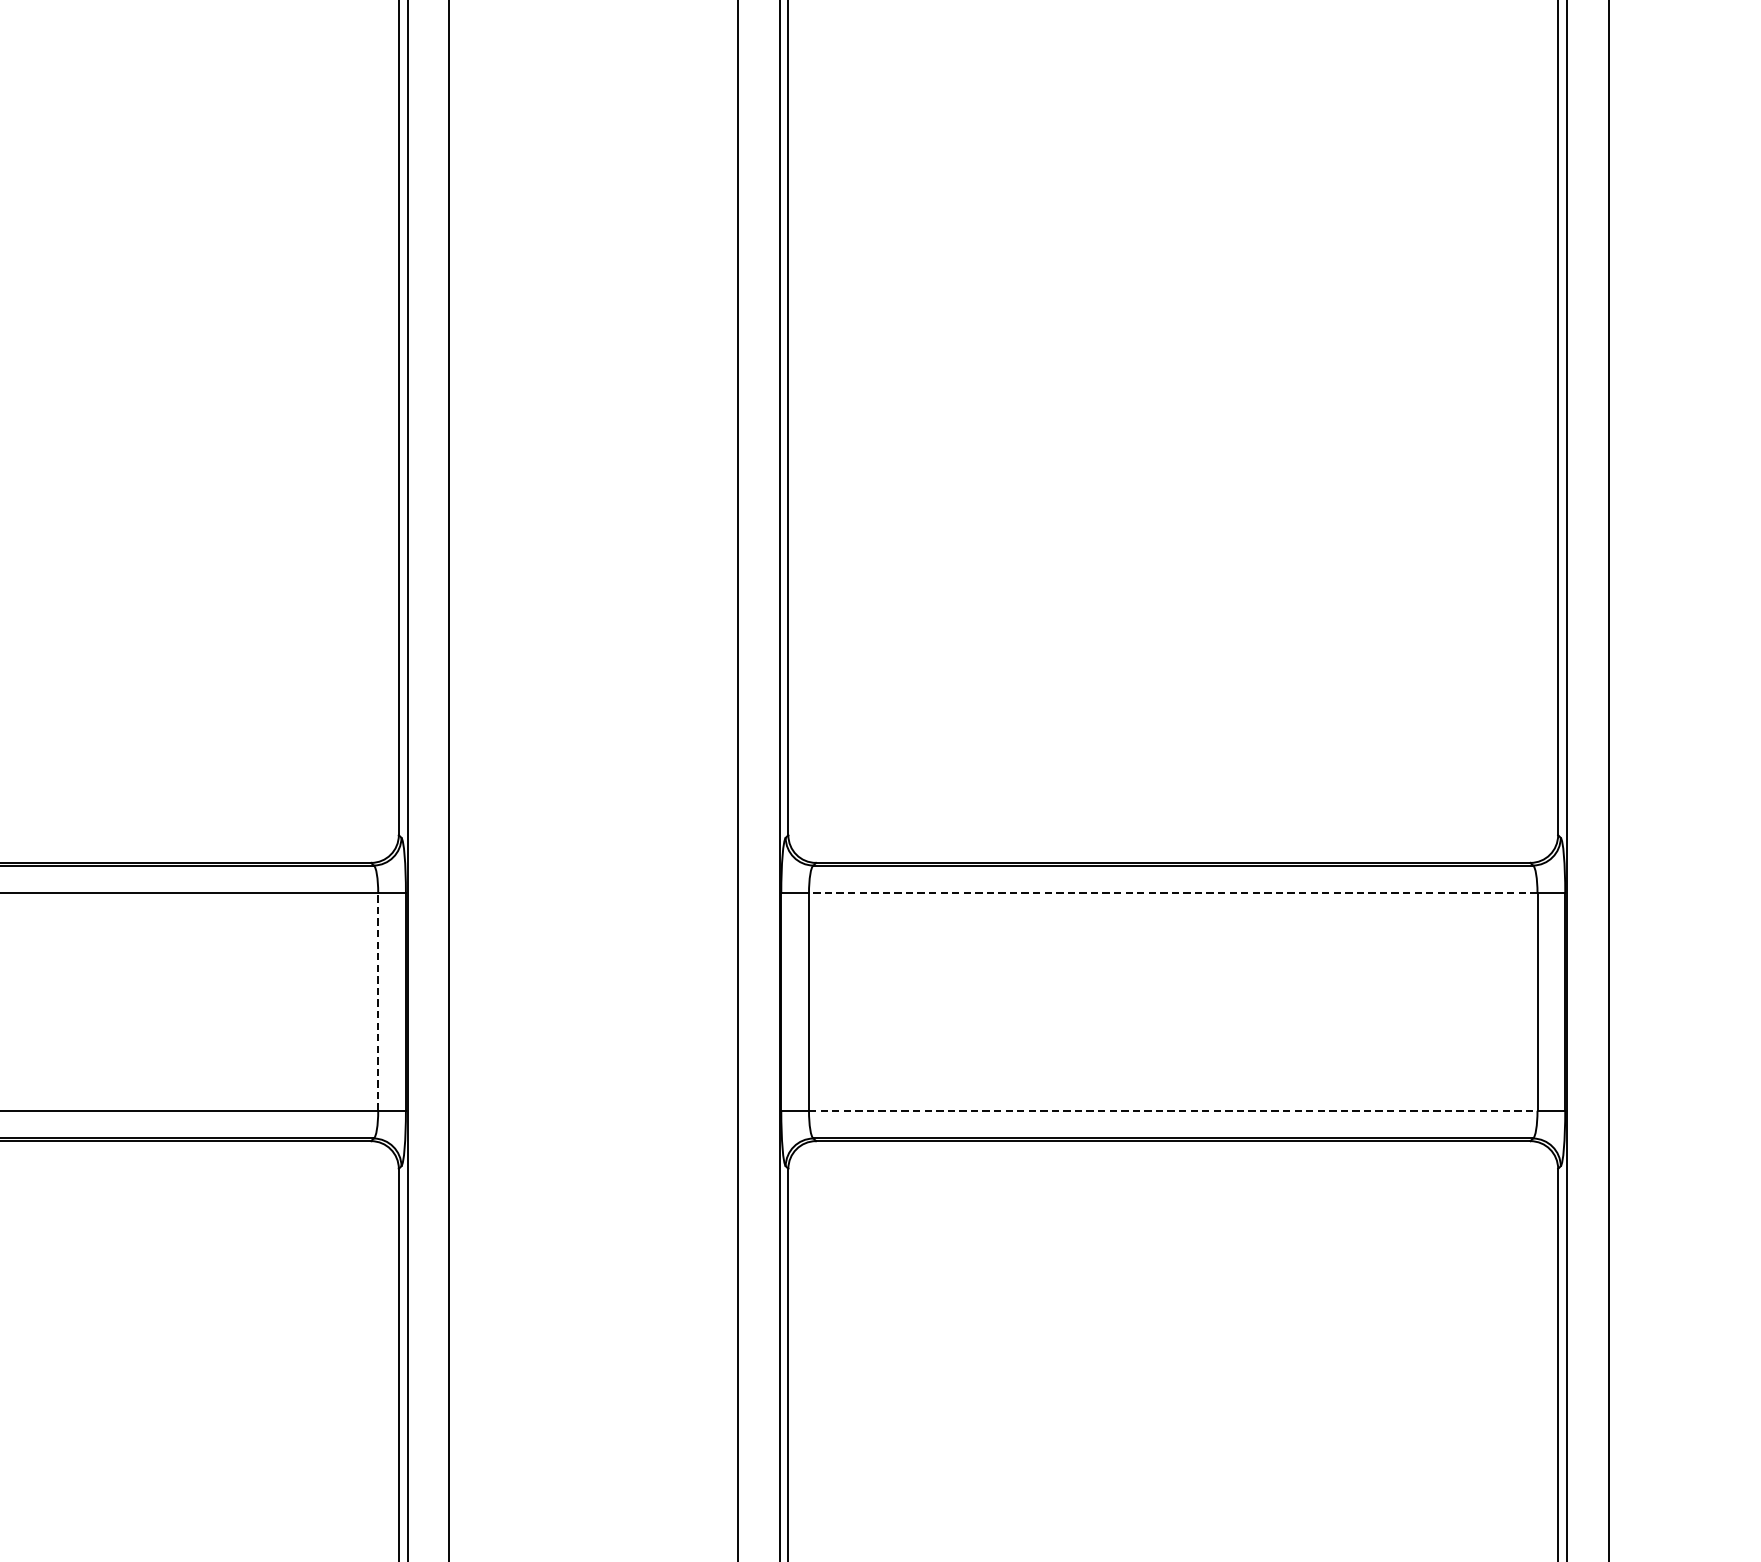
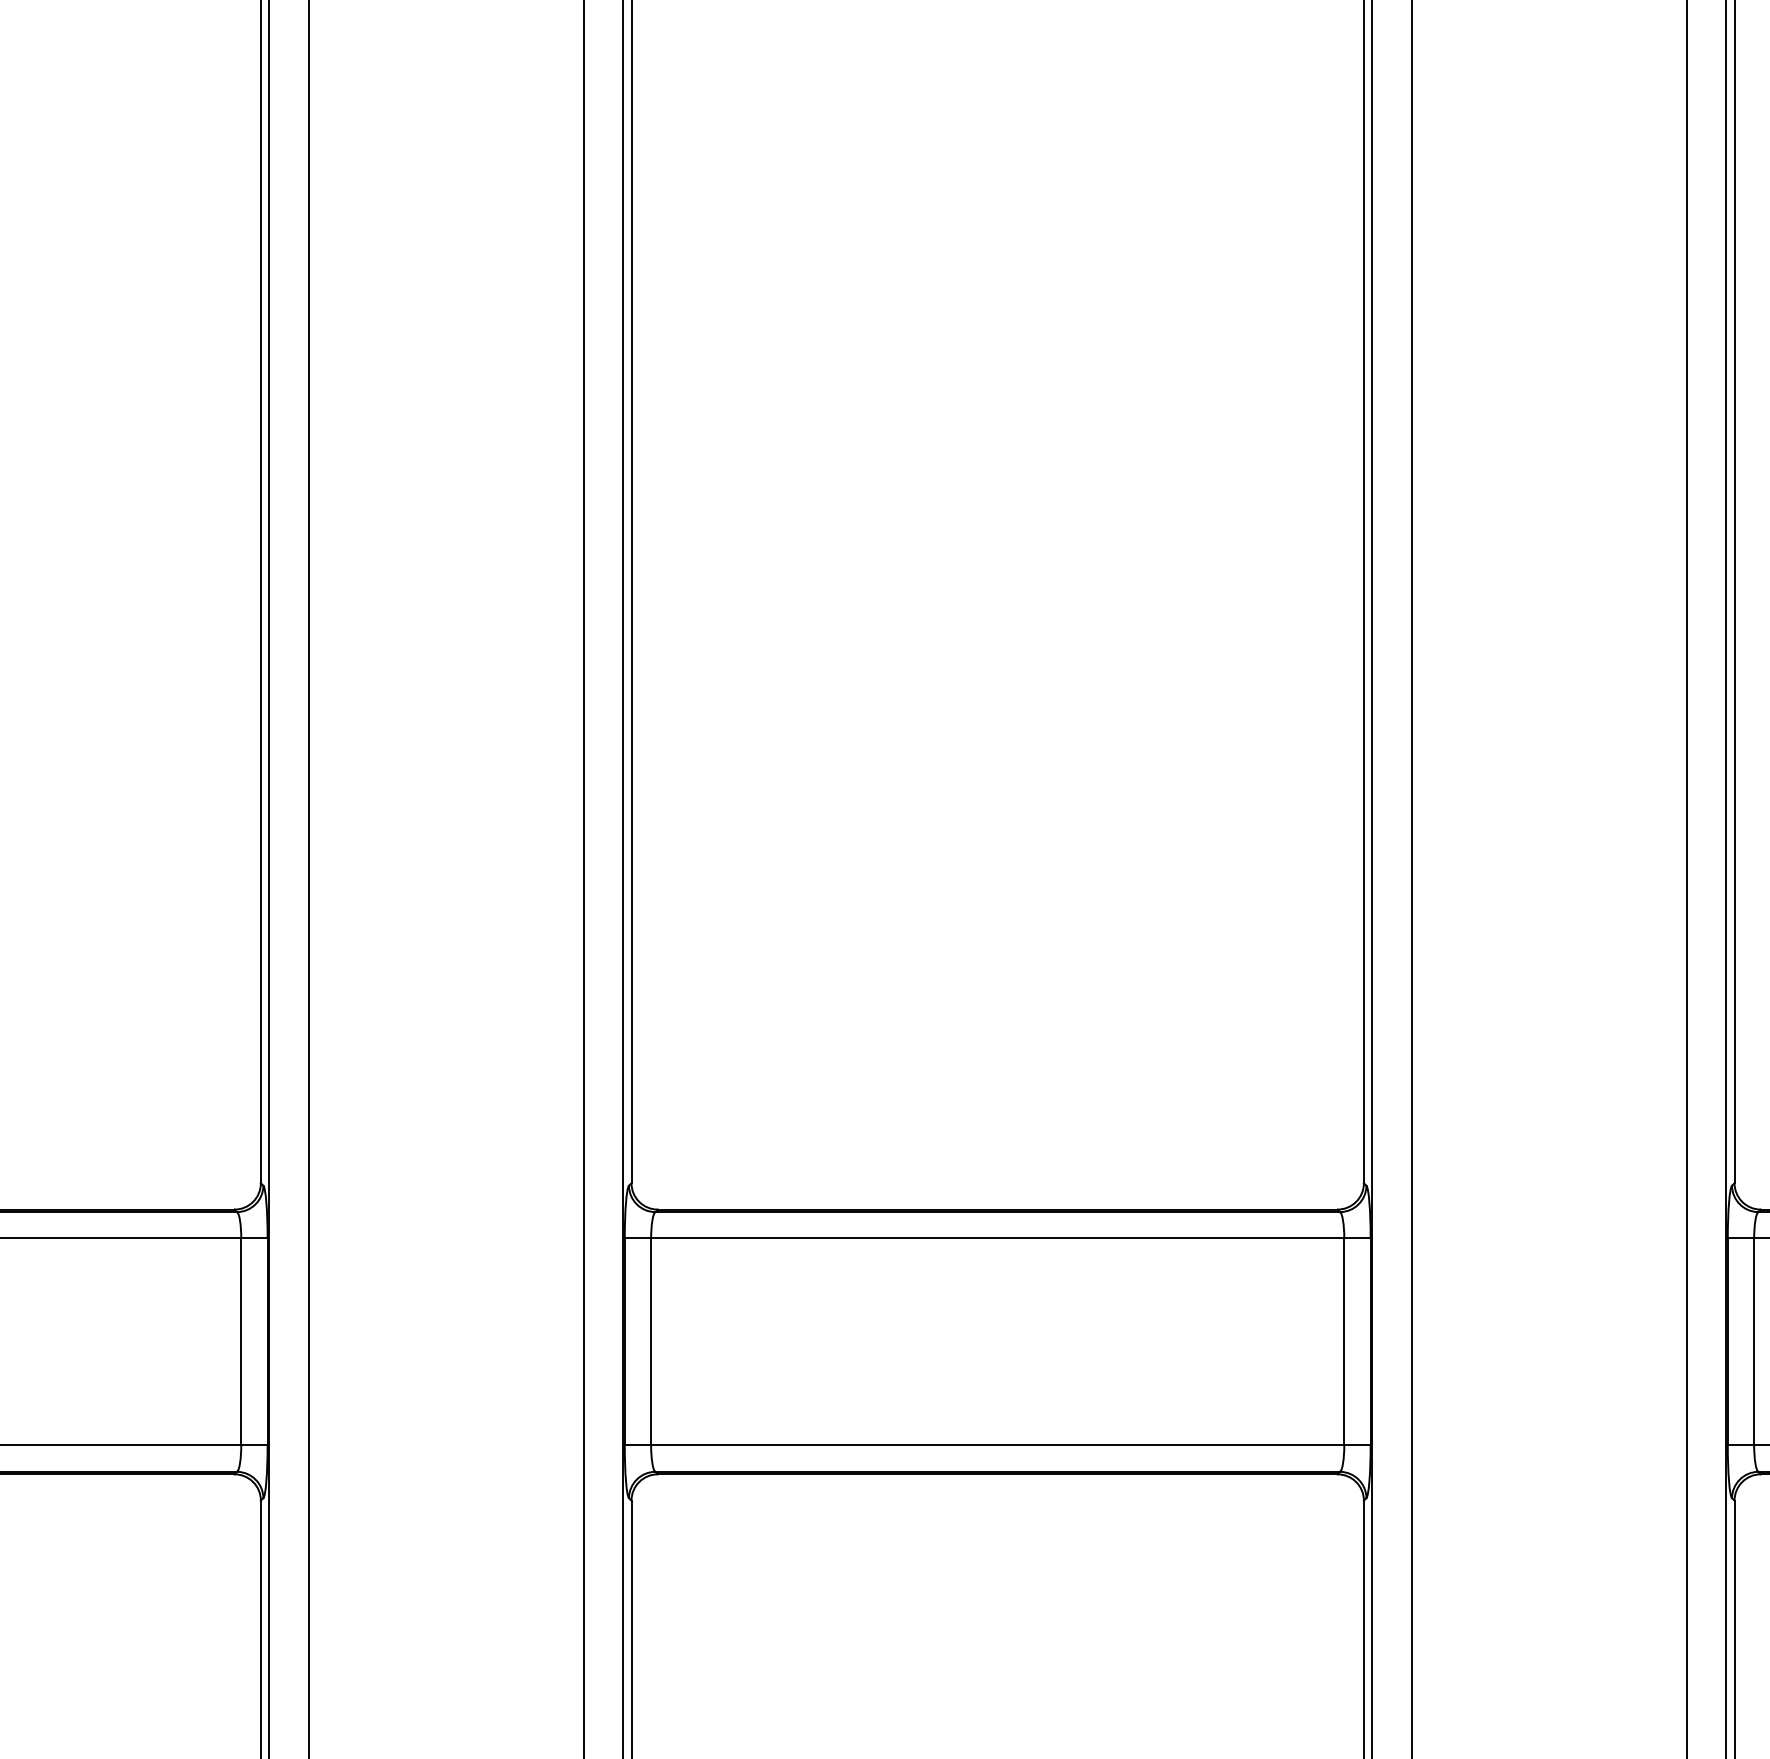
line: (1173, 893) -> (997, 1238), dashed -> solid
line: (378, 1001) -> (241, 1341), dashed -> solid
line: (1173, 1110) -> (997, 1445), dashed -> solid

